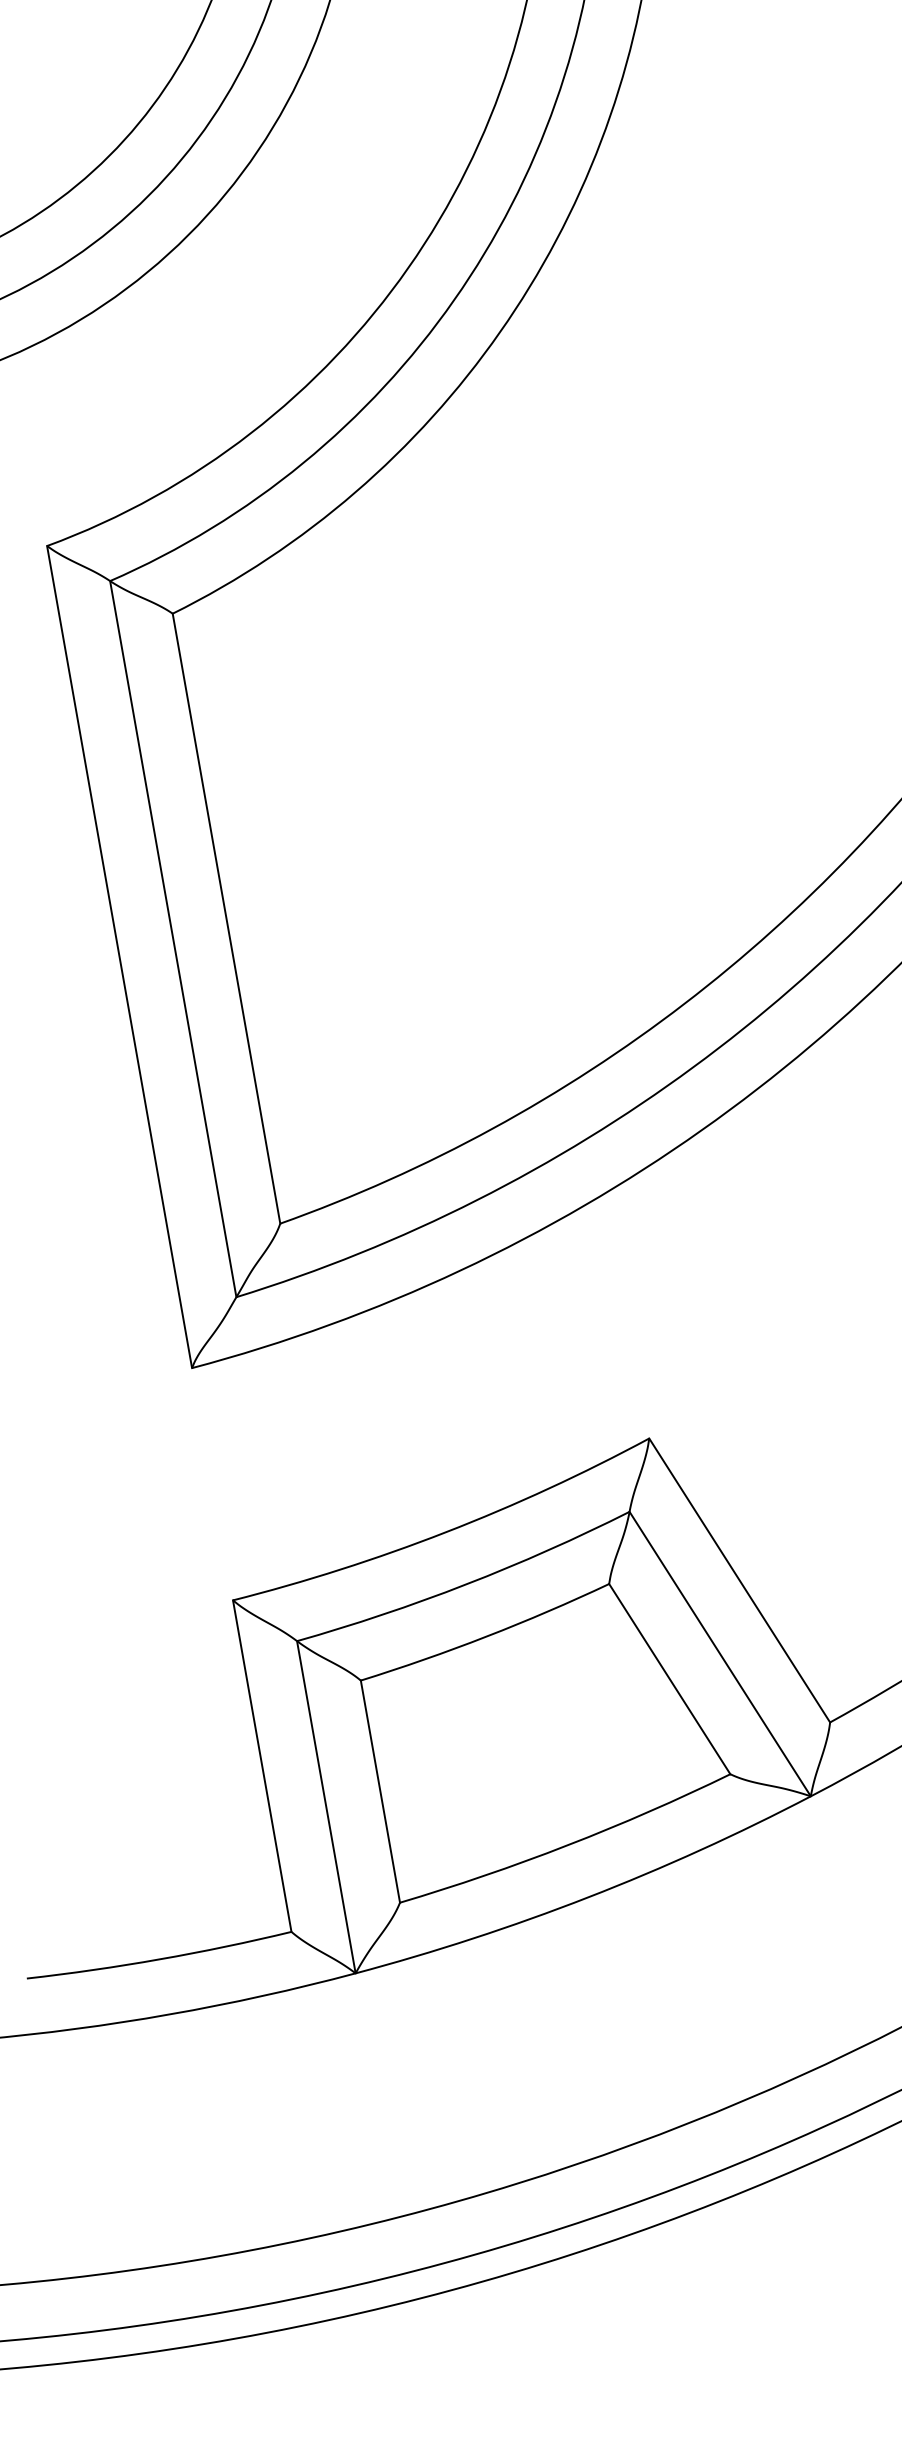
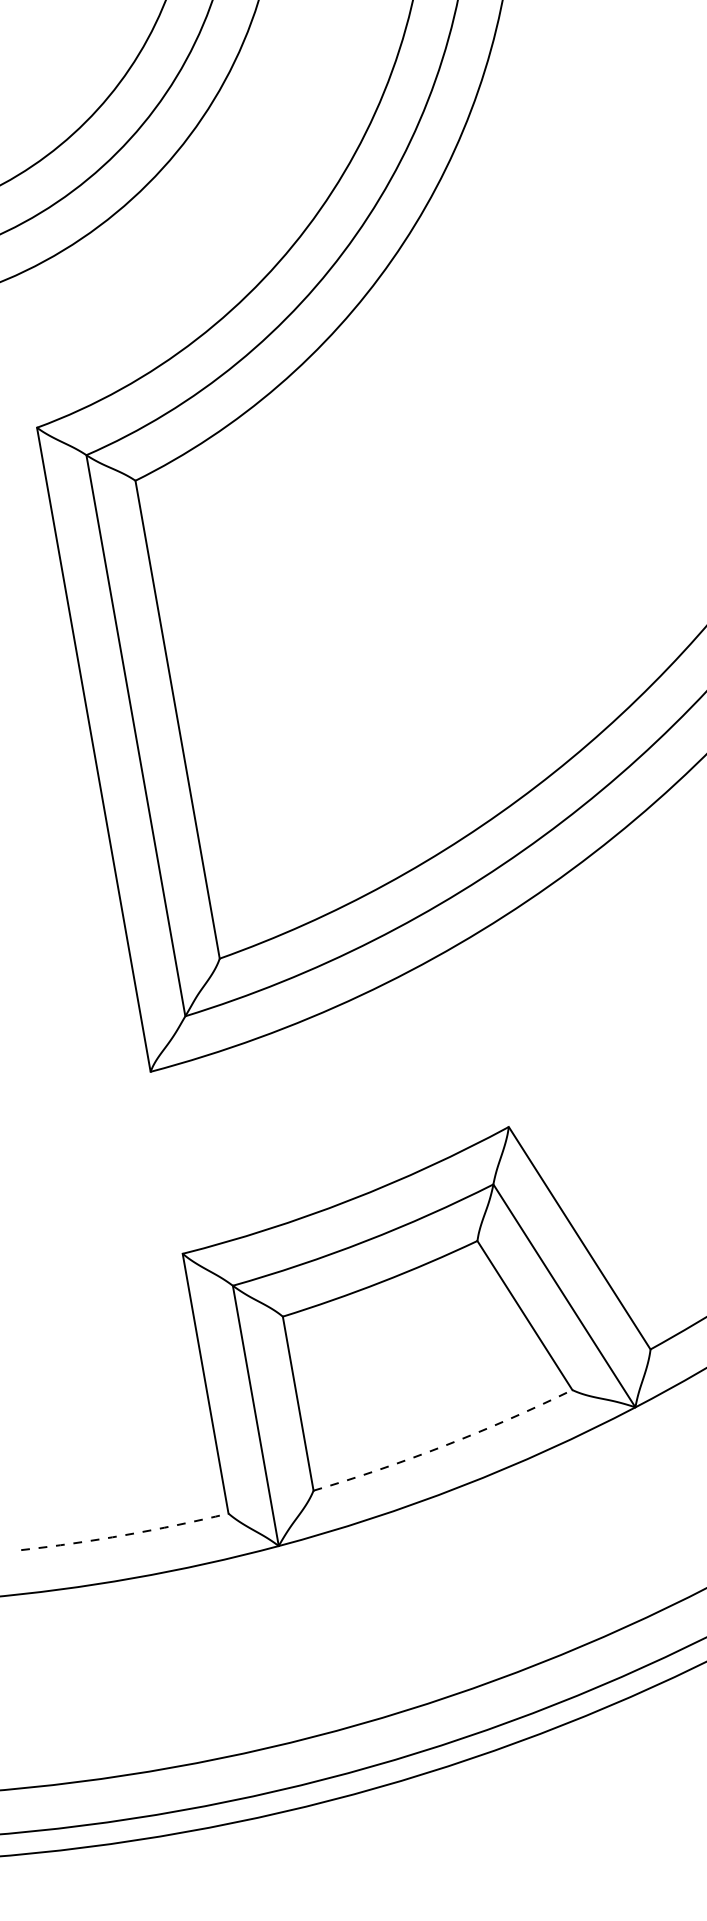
arc: (567, 1845) -> (444, 1445), solid -> dashed
arc: (159, 1959) -> (125, 1535), solid -> dashed

